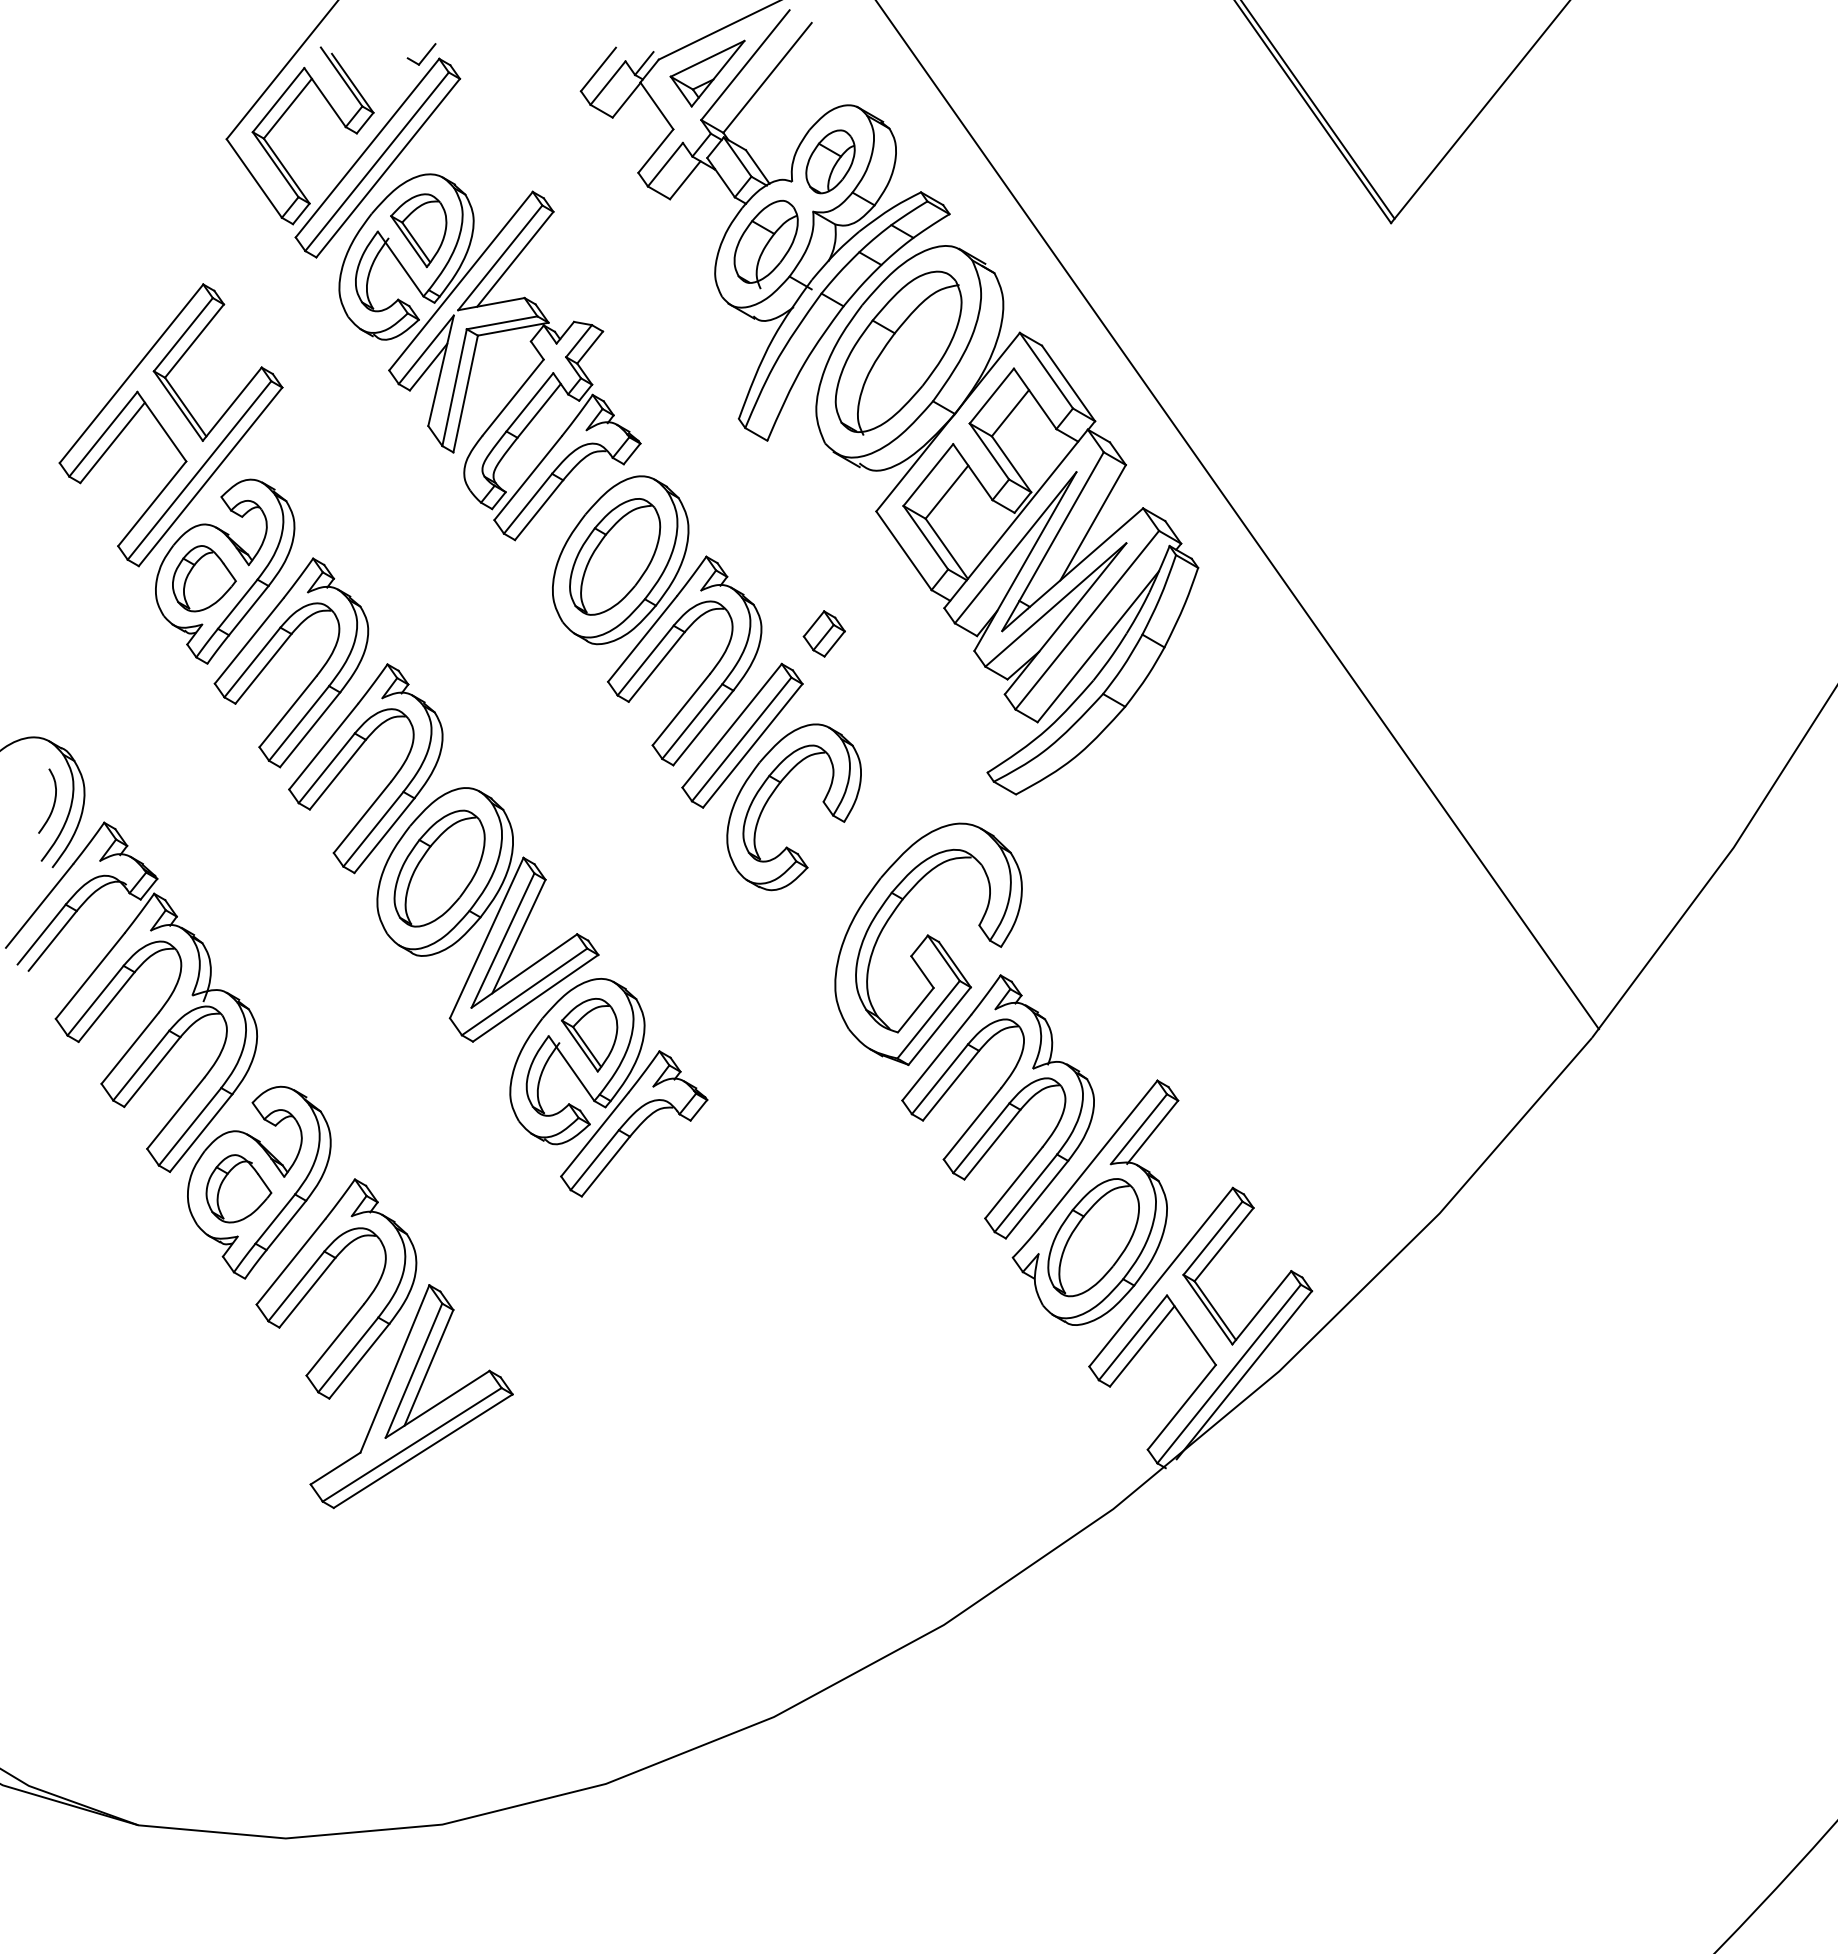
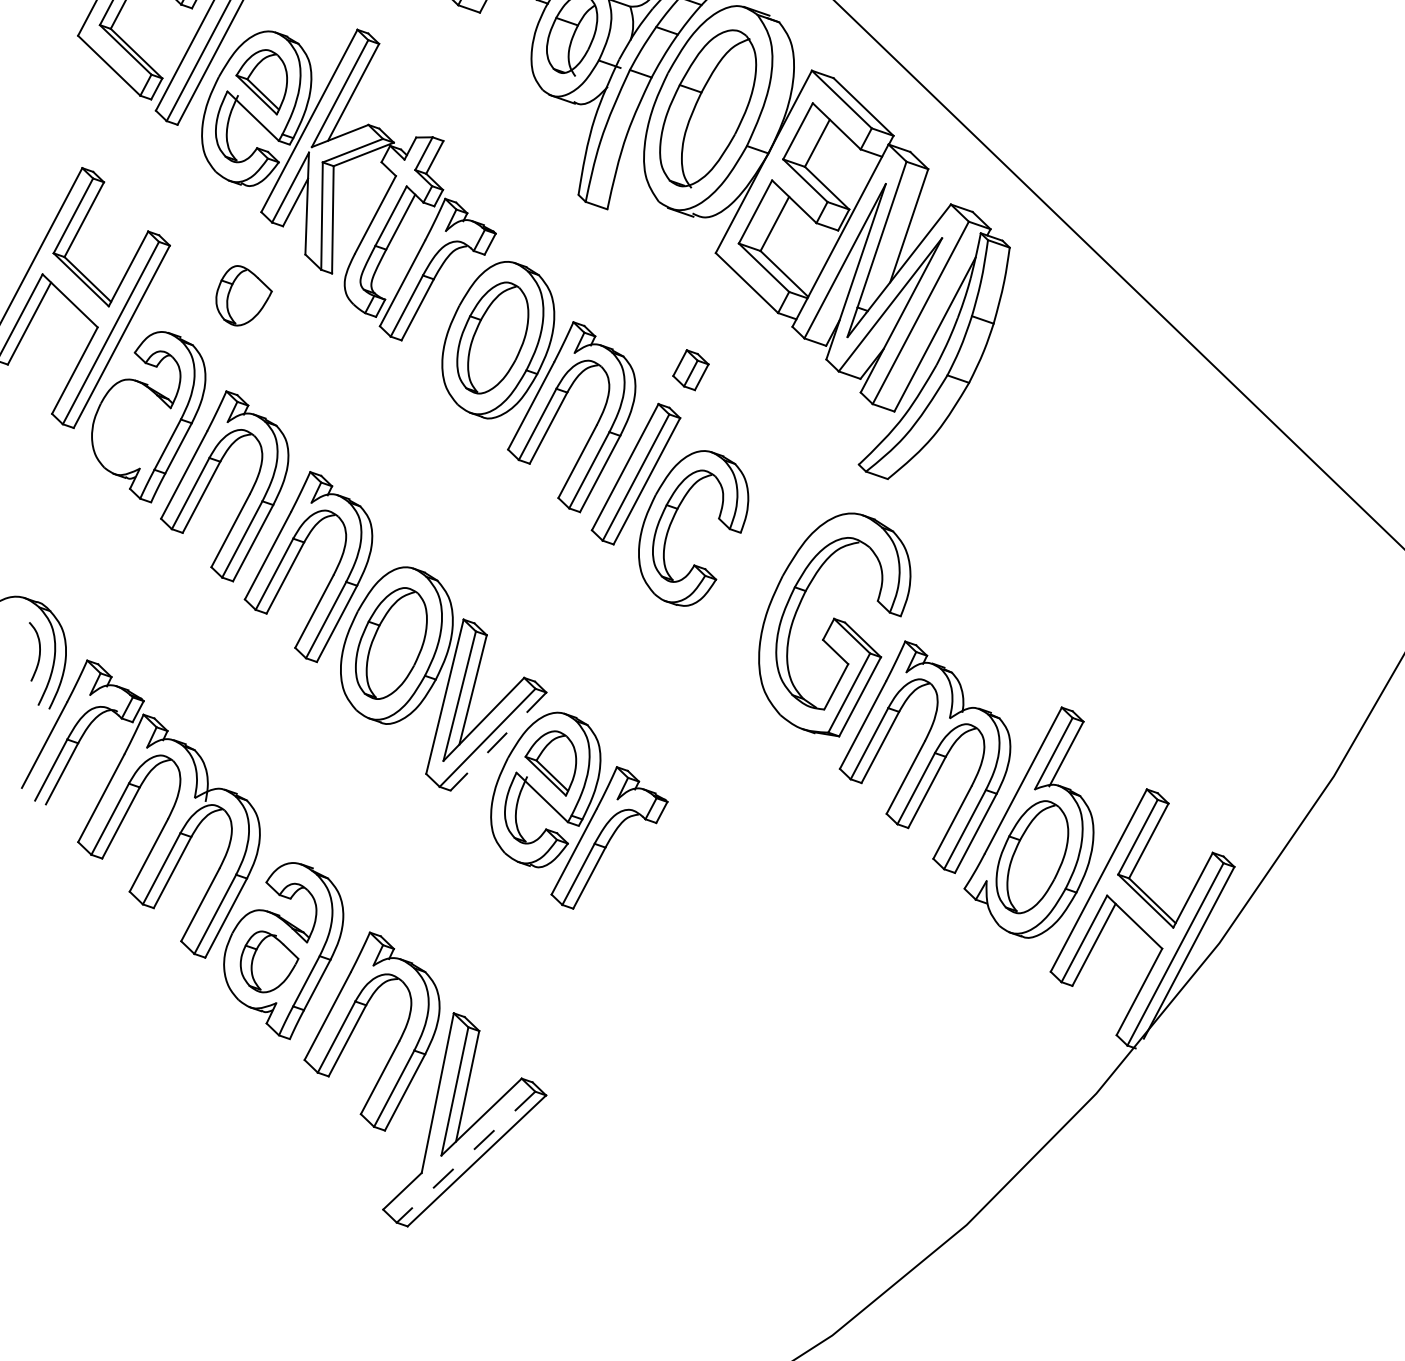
part: (204, 578) -> (243, 294), moved
line: (535, 998) -> (498, 741), solid -> dashed
line: (412, 1444) -> (466, 1156), solid -> dashed

